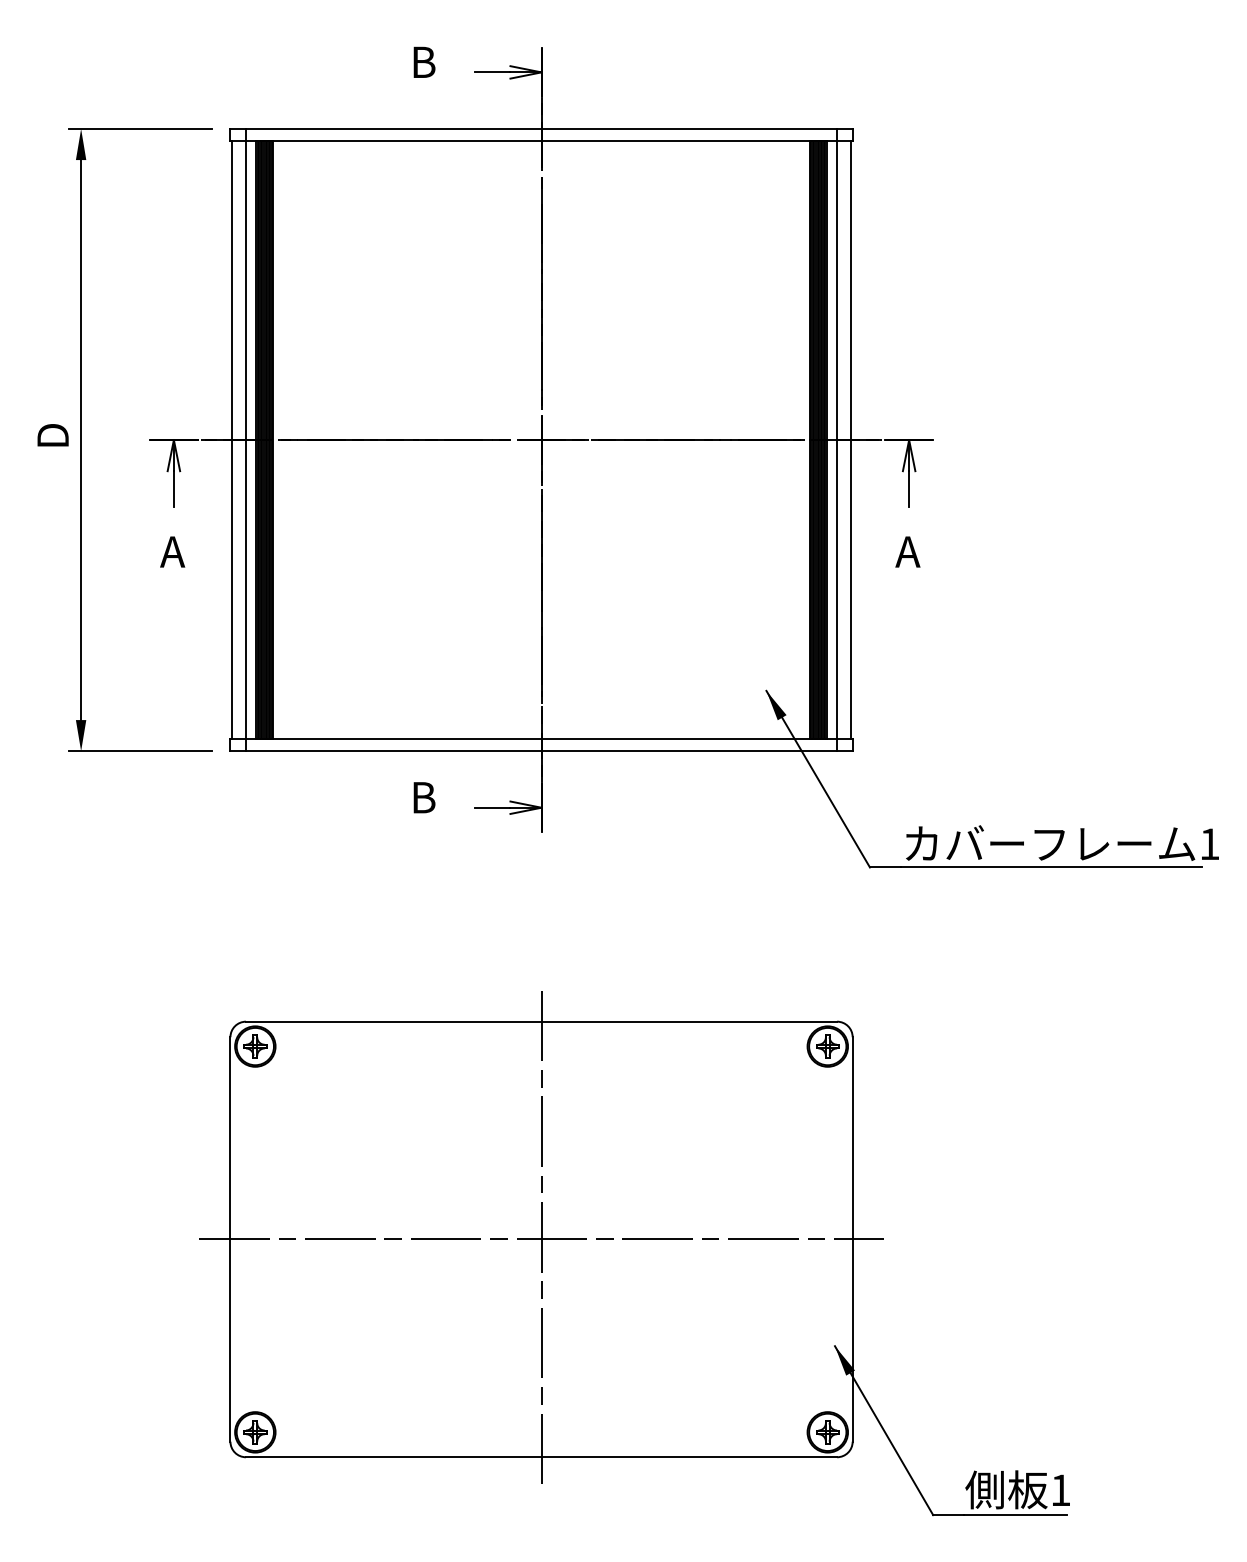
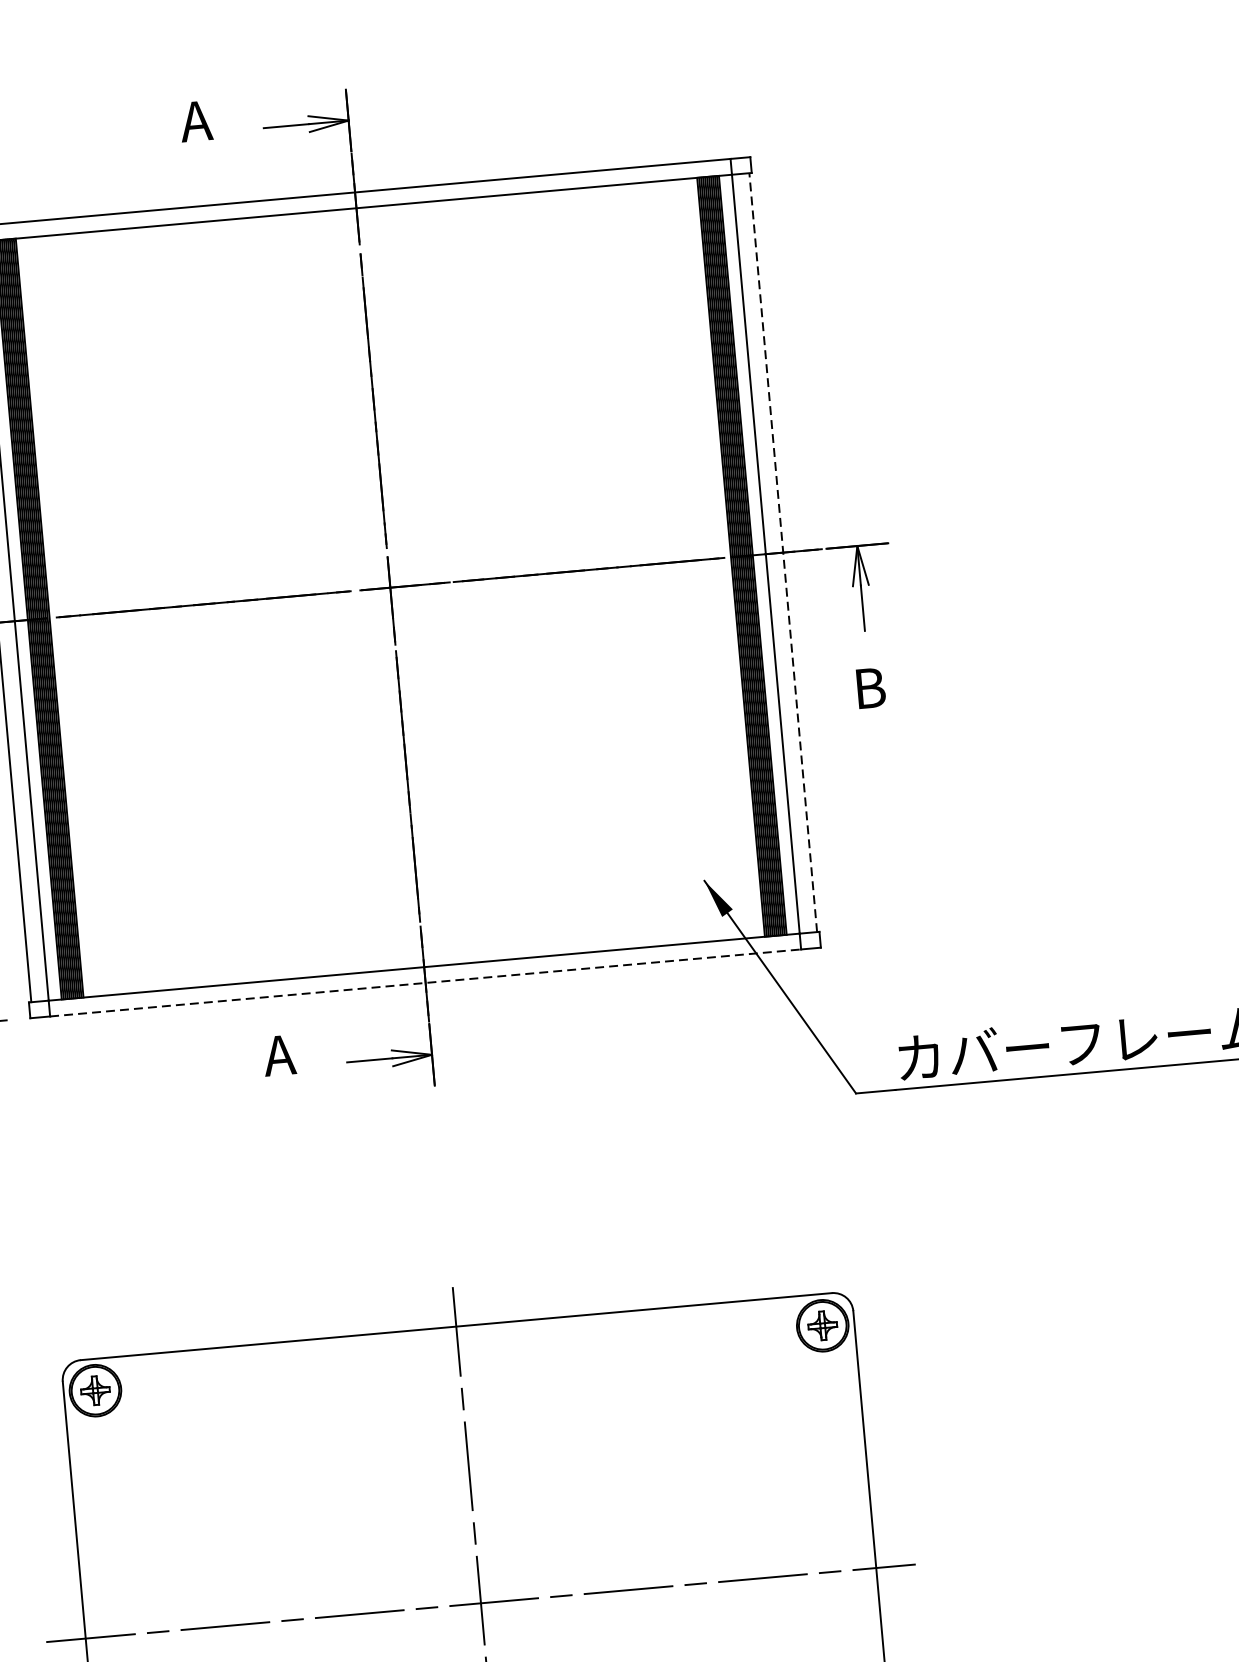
text: (422, 61) -> (196, 120), B -> A
line: (850, 440) -> (782, 553), solid -> dashed
text: (907, 551) -> (867, 687), A -> B
line: (541, 751) -> (425, 983), solid -> dashed
text: (422, 797) -> (279, 1055), B -> A

